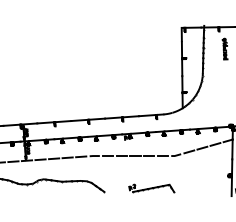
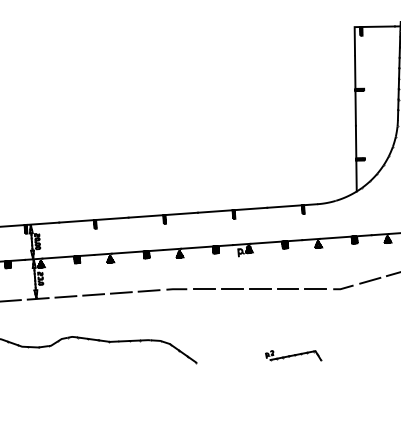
part: (151, 188) -> (292, 355), size x0.6

